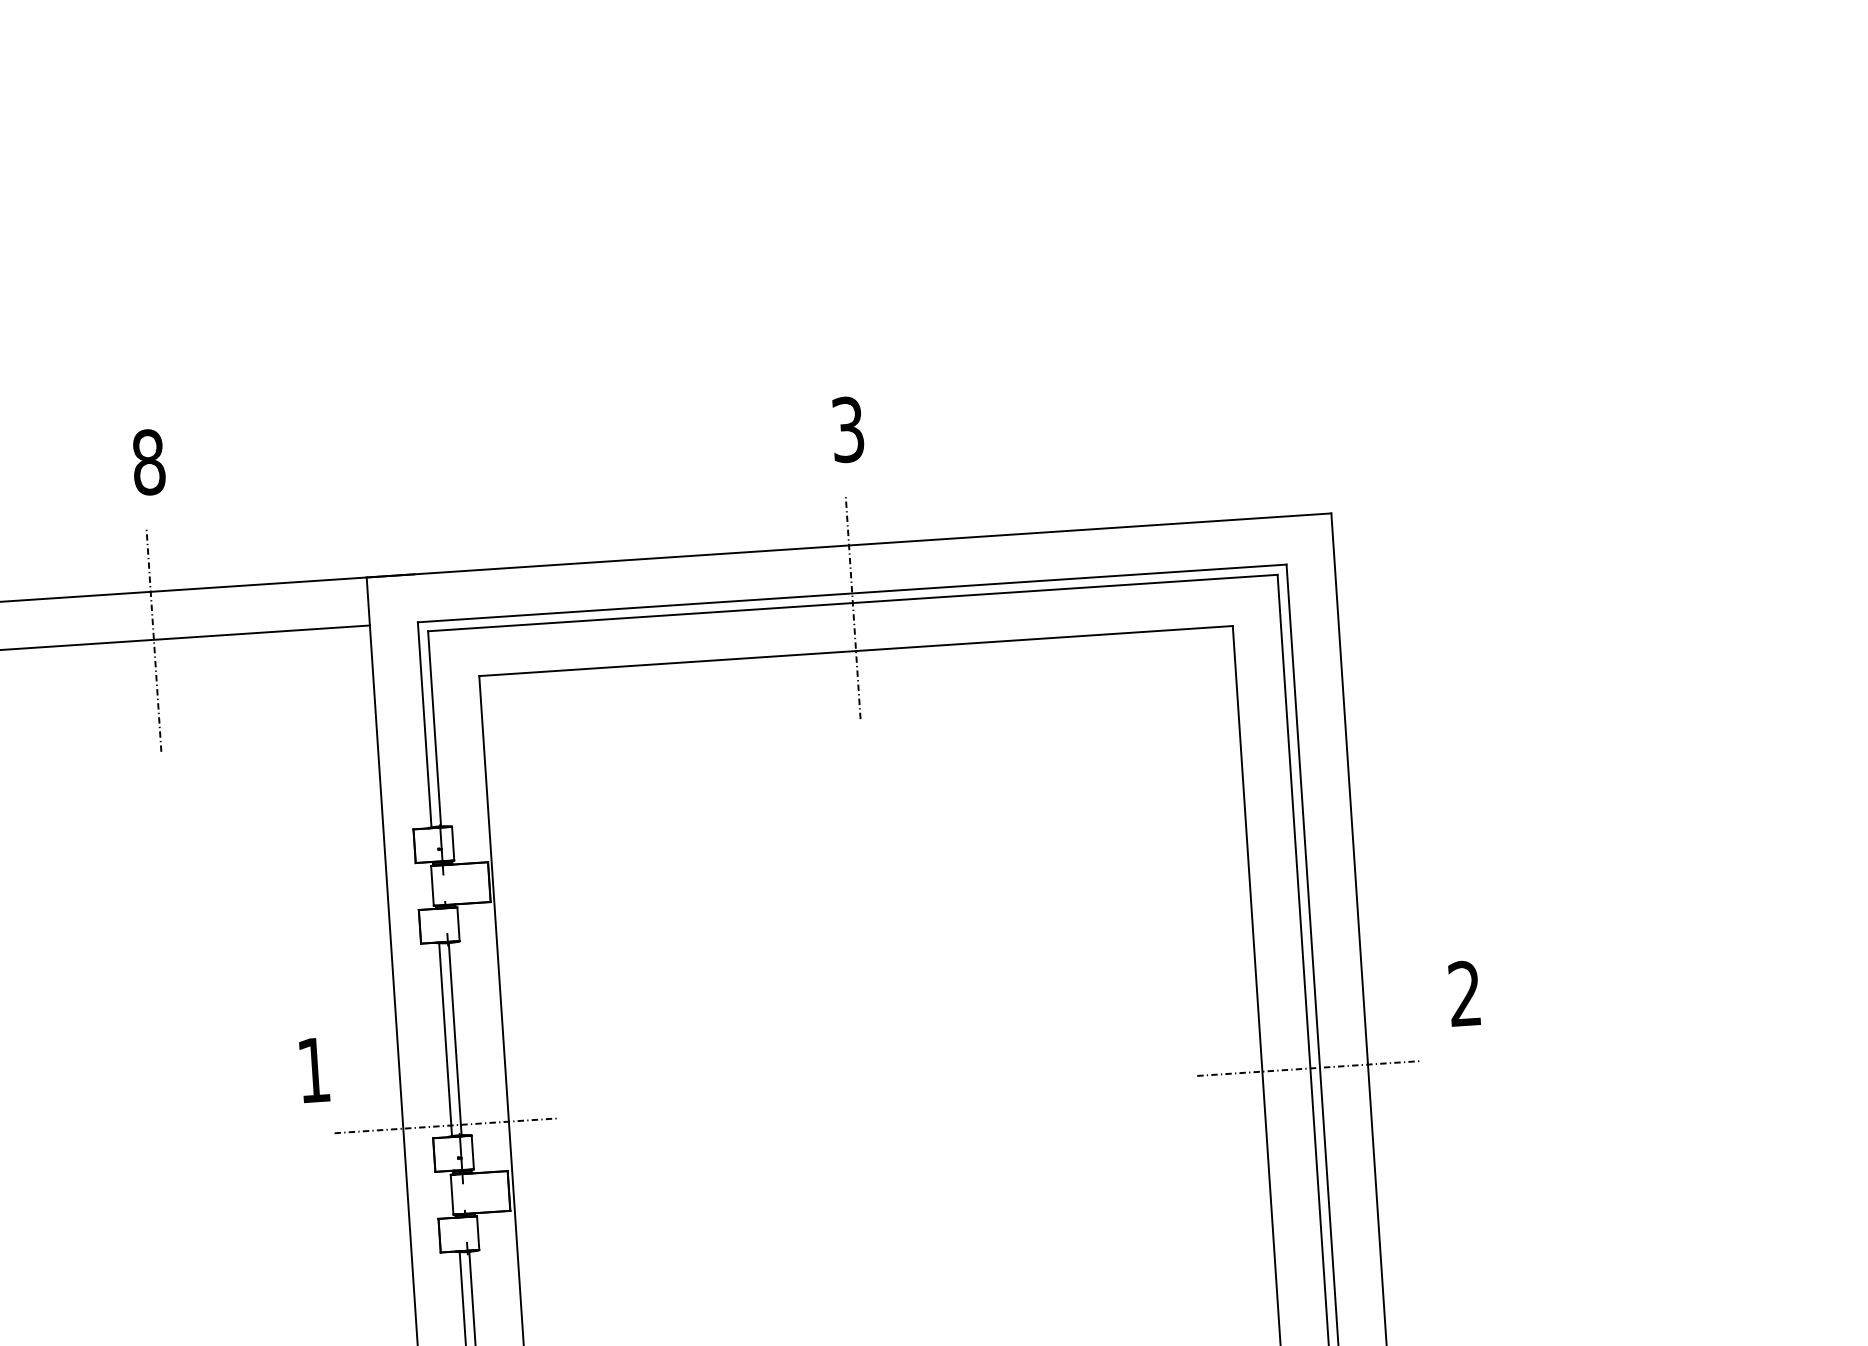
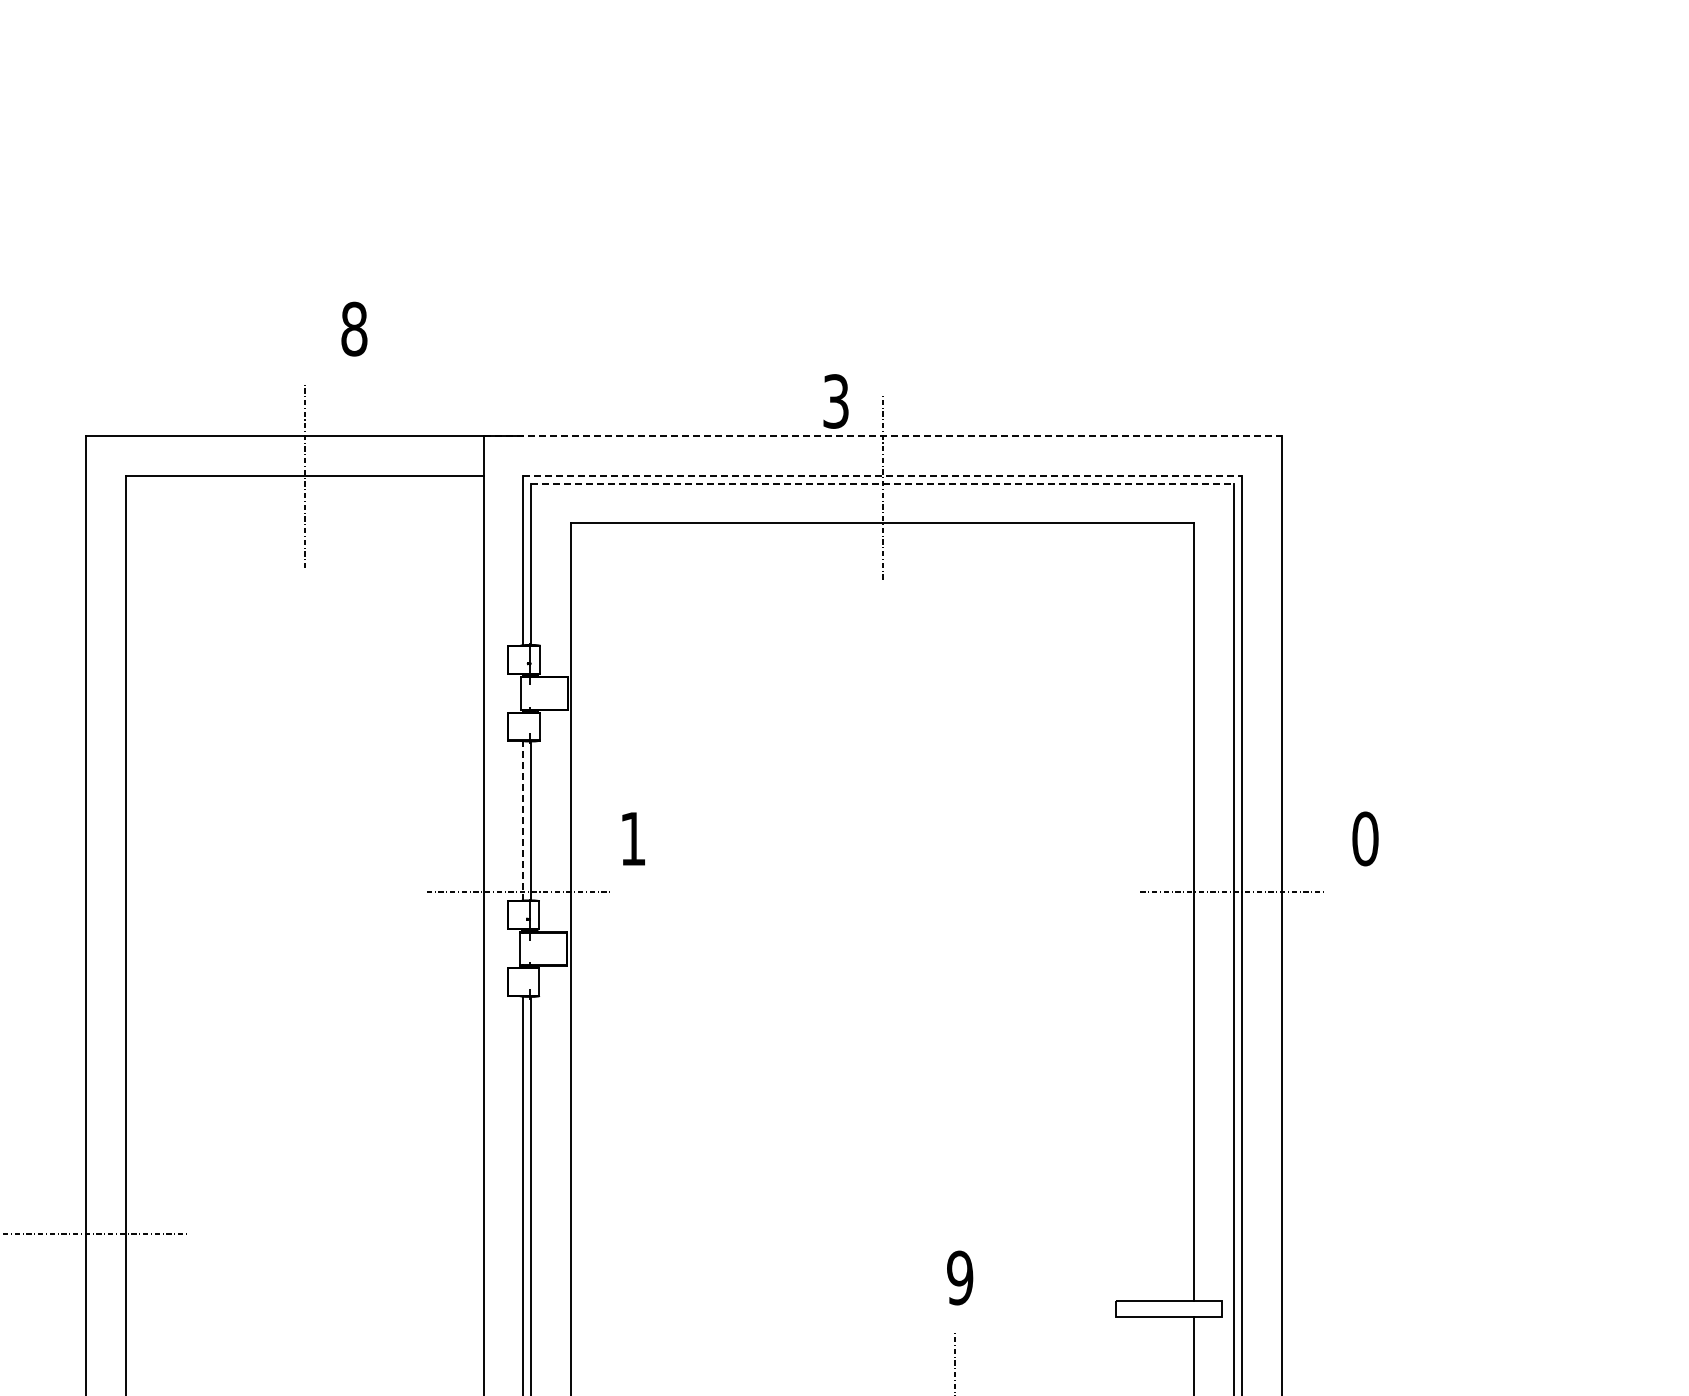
text: (847, 429) -> (835, 401), moved
text: (148, 461) -> (354, 328), moved
line: (850, 544) -> (883, 435), solid -> dashed
line: (853, 593) -> (883, 475), solid -> dashed
line: (853, 602) -> (883, 483), solid -> dashed
text: (1465, 993) -> (1365, 838), 2 -> 0
line: (445, 1039) -> (523, 820), solid -> dashed
text: (314, 1069) -> (633, 838), moved

